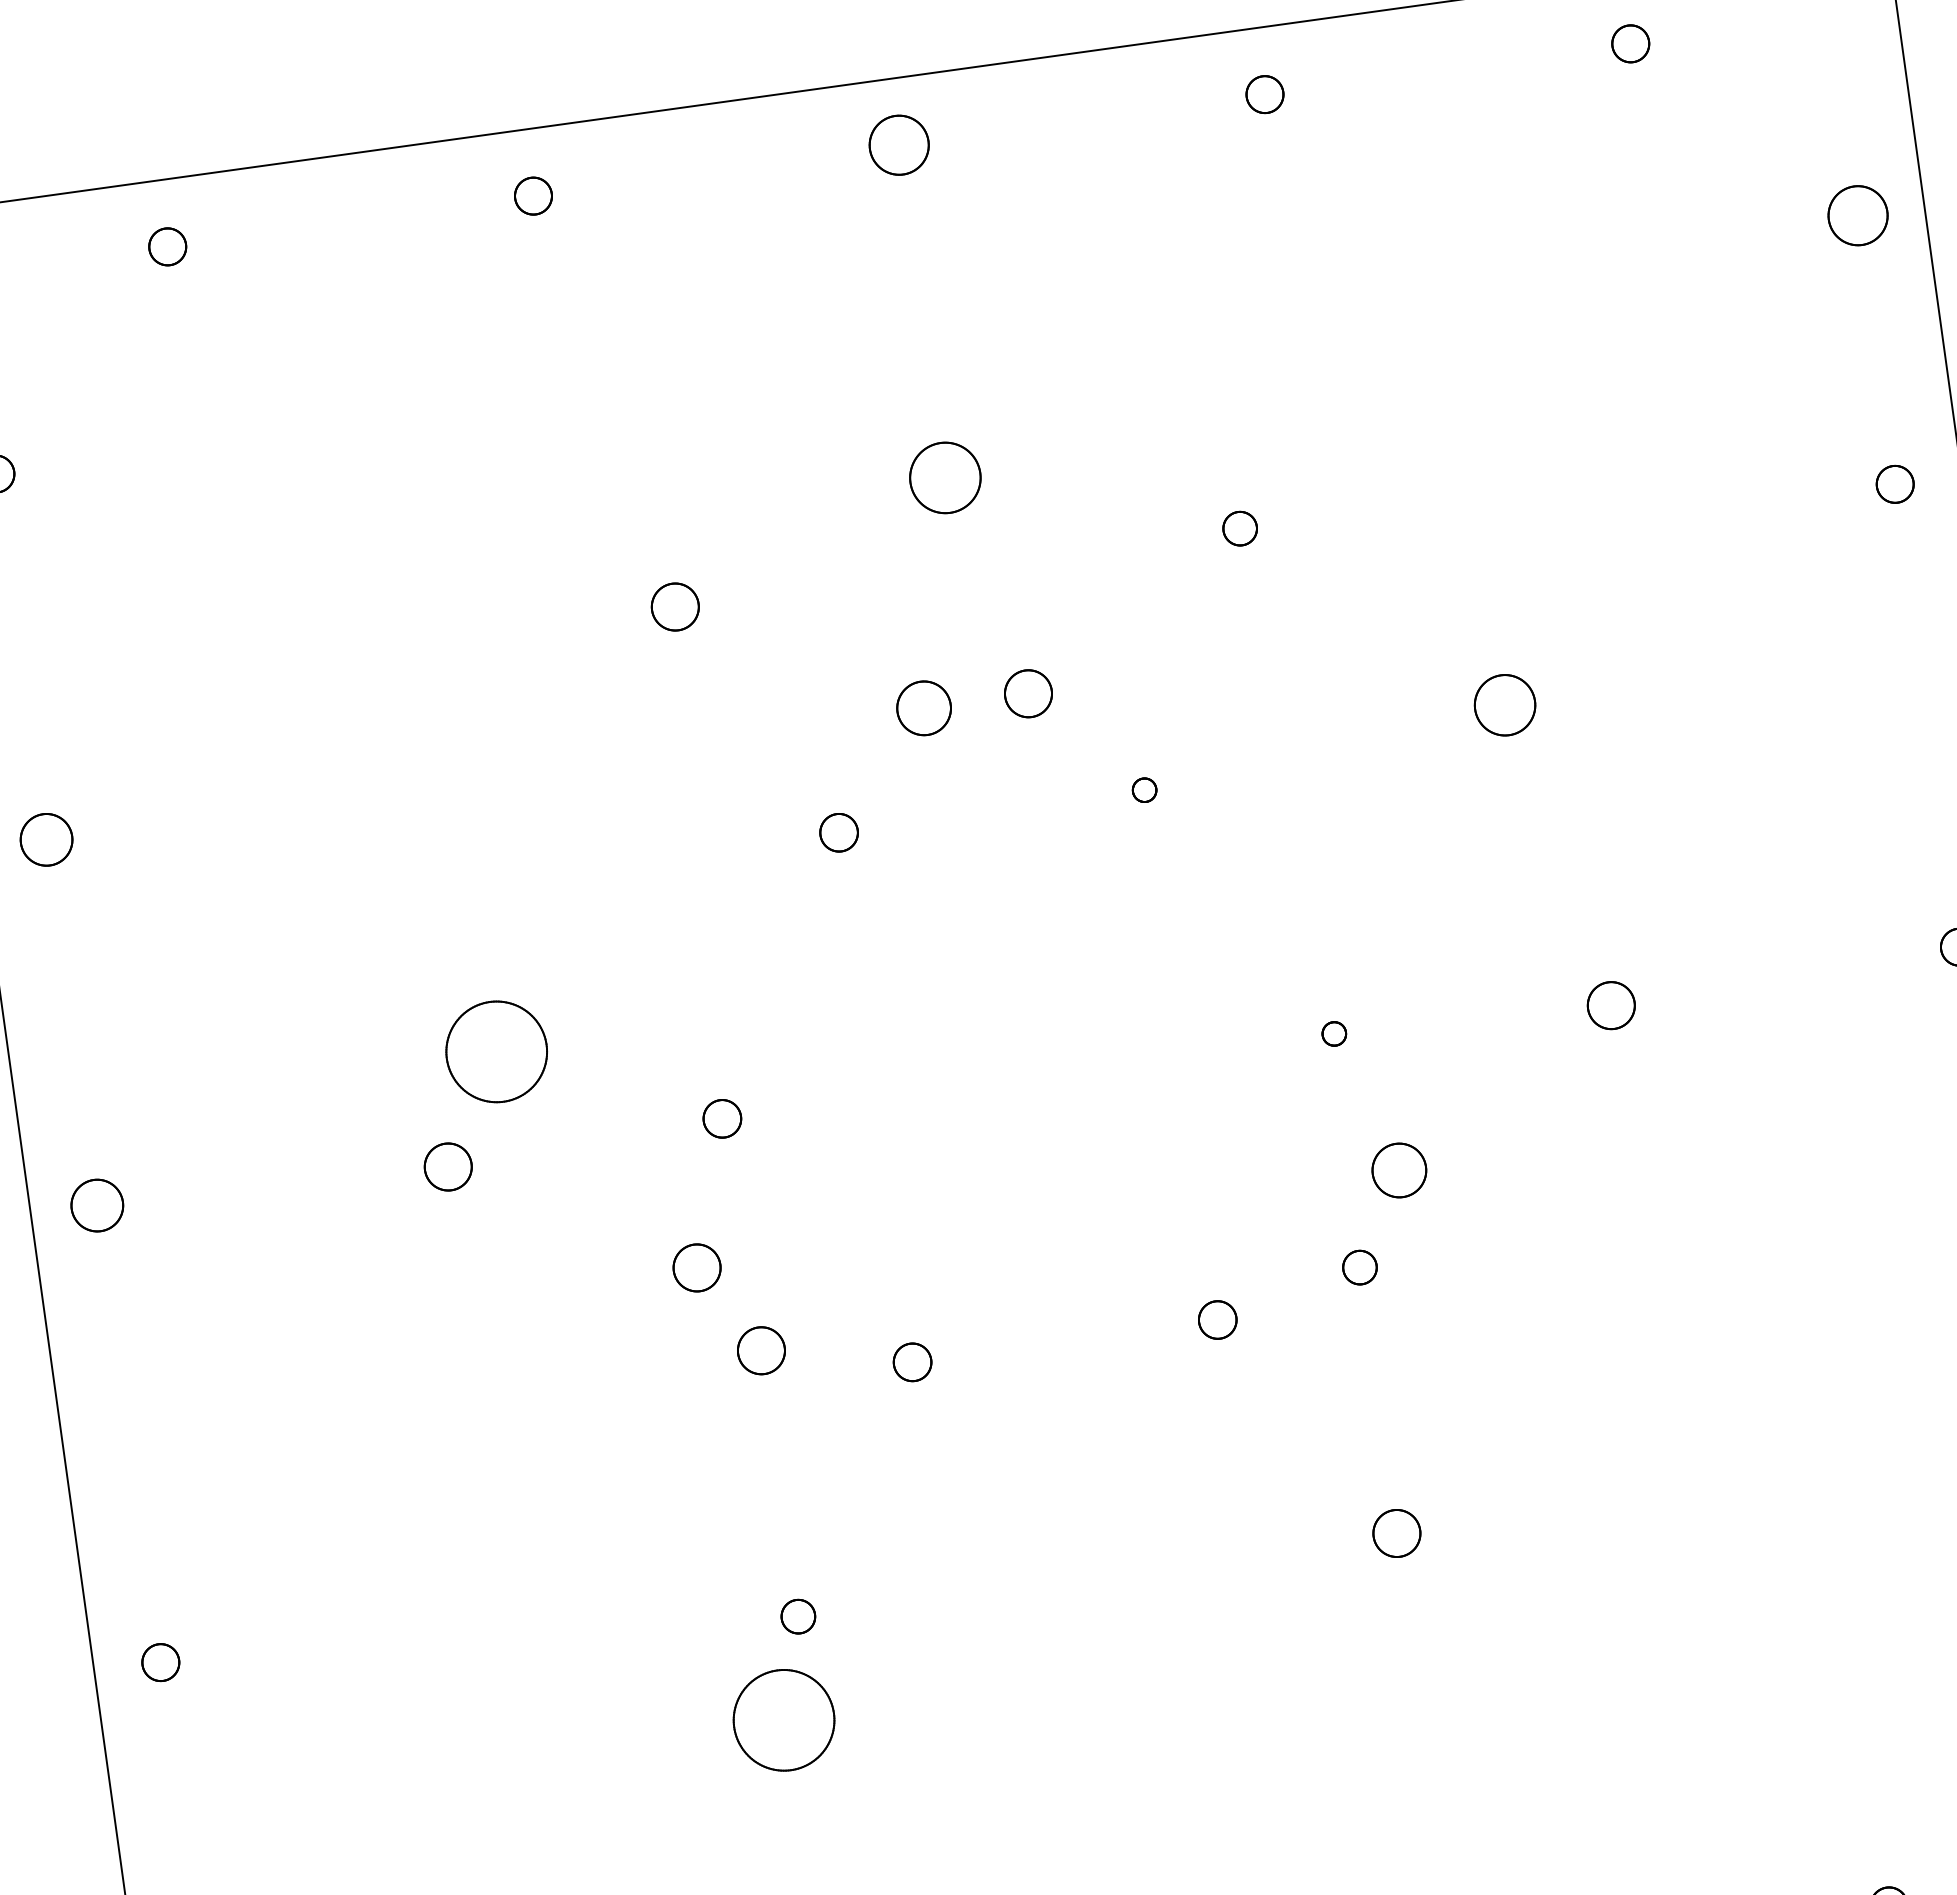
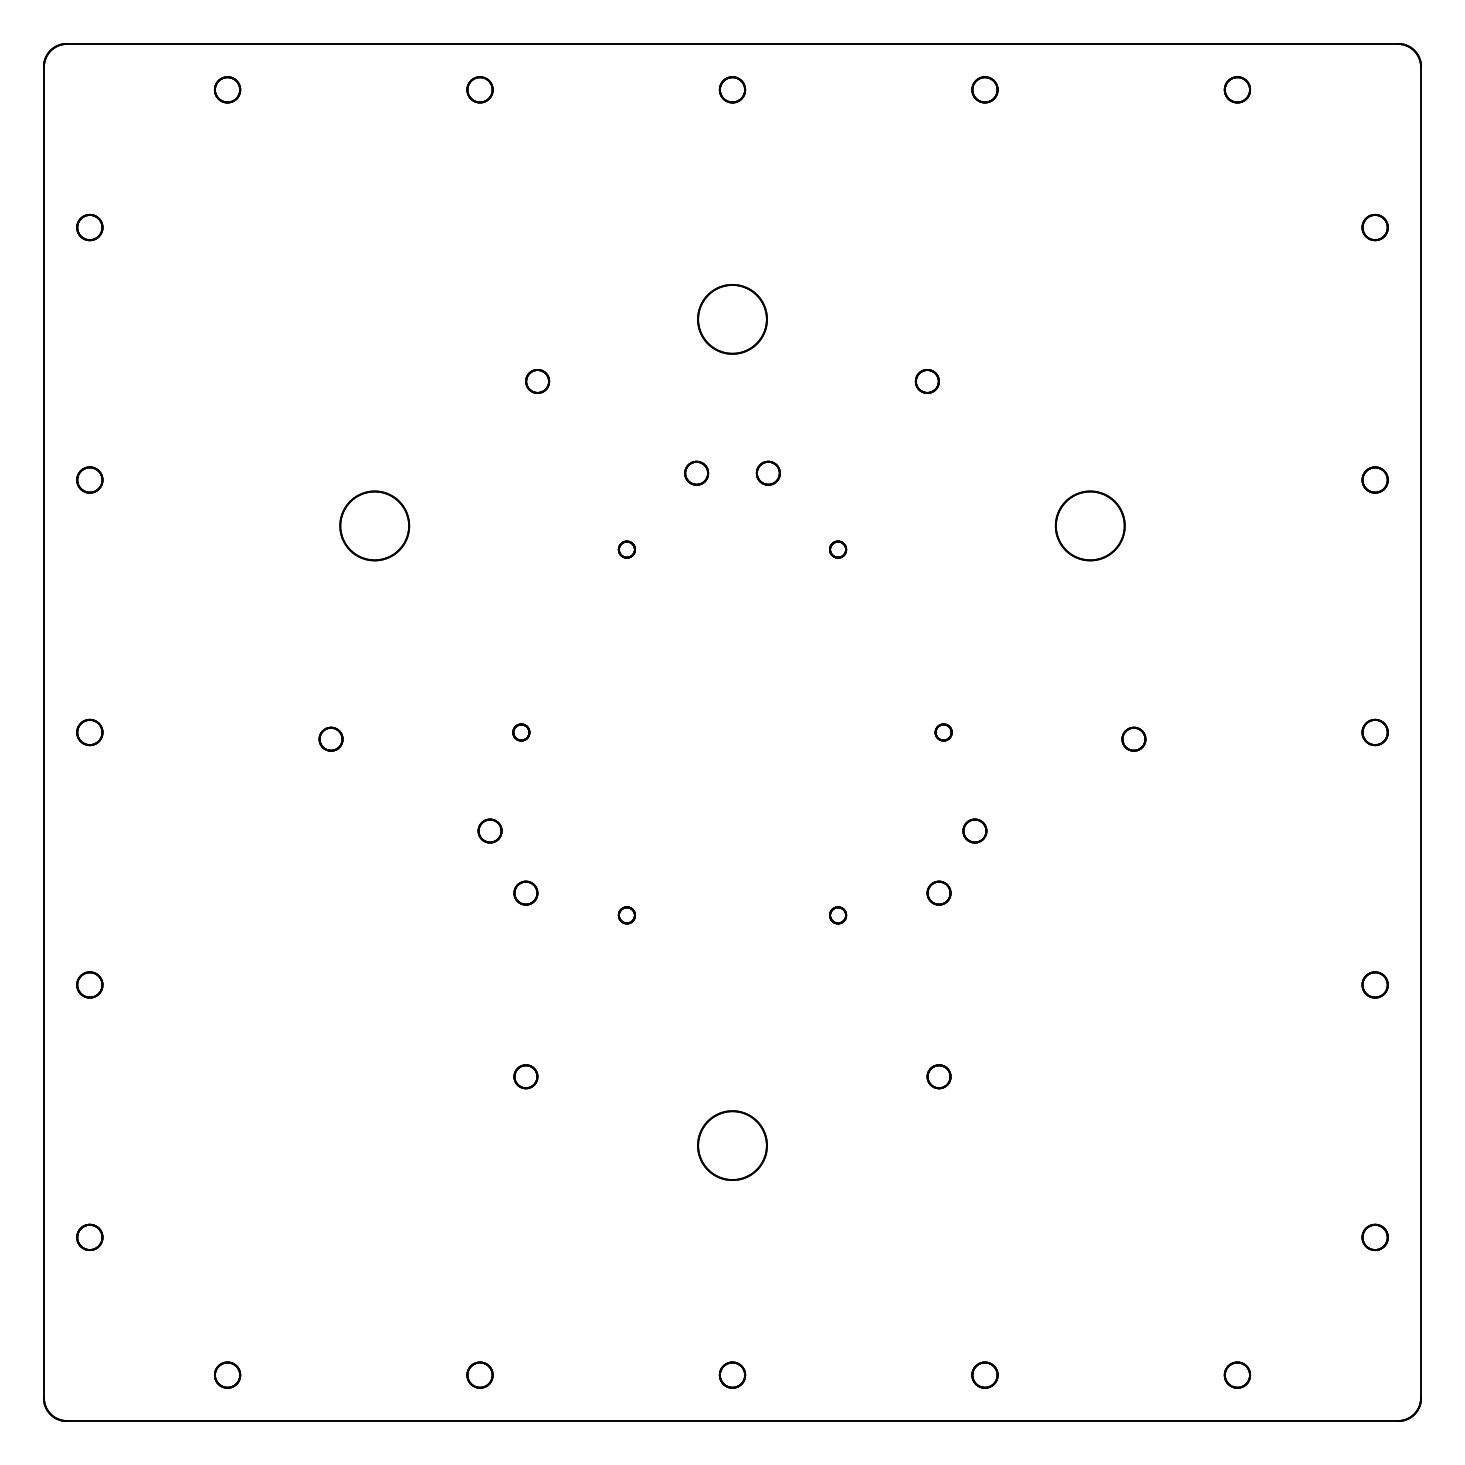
part: (899, 144) -> (732, 89), size x0.62
part: (1857, 215) -> (1374, 227), size x0.62
part: (945, 478) -> (732, 319), size x1.43
part: (1894, 483) -> (1374, 479), moved
part: (675, 607) -> (537, 381), size x0.71
part: (1026, 692) -> (767, 472), size x0.71
part: (1504, 704) -> (1089, 525), size x1.67
part: (924, 706) -> (696, 472), size x0.62
part: (838, 832) -> (626, 549), size x0.62
part: (46, 839) -> (89, 479), size x0.71
part: (1610, 1004) -> (1133, 738), size x0.71
part: (496, 1051) -> (374, 525), moved
part: (722, 1118) -> (521, 732), size x0.62
part: (447, 1165) -> (330, 738), size x0.71
part: (1398, 1169) -> (974, 830), size x0.62
part: (96, 1205) -> (89, 732), size x0.71
part: (696, 1267) -> (489, 830), size x0.71
part: (1218, 1320) -> (838, 915), size x0.62
part: (760, 1349) -> (525, 892), size x0.71
part: (911, 1362) -> (626, 915), size x0.62
part: (1396, 1533) -> (938, 1076), size x0.71
part: (160, 1662) -> (89, 984), moved
part: (784, 1720) -> (732, 1145), moved

